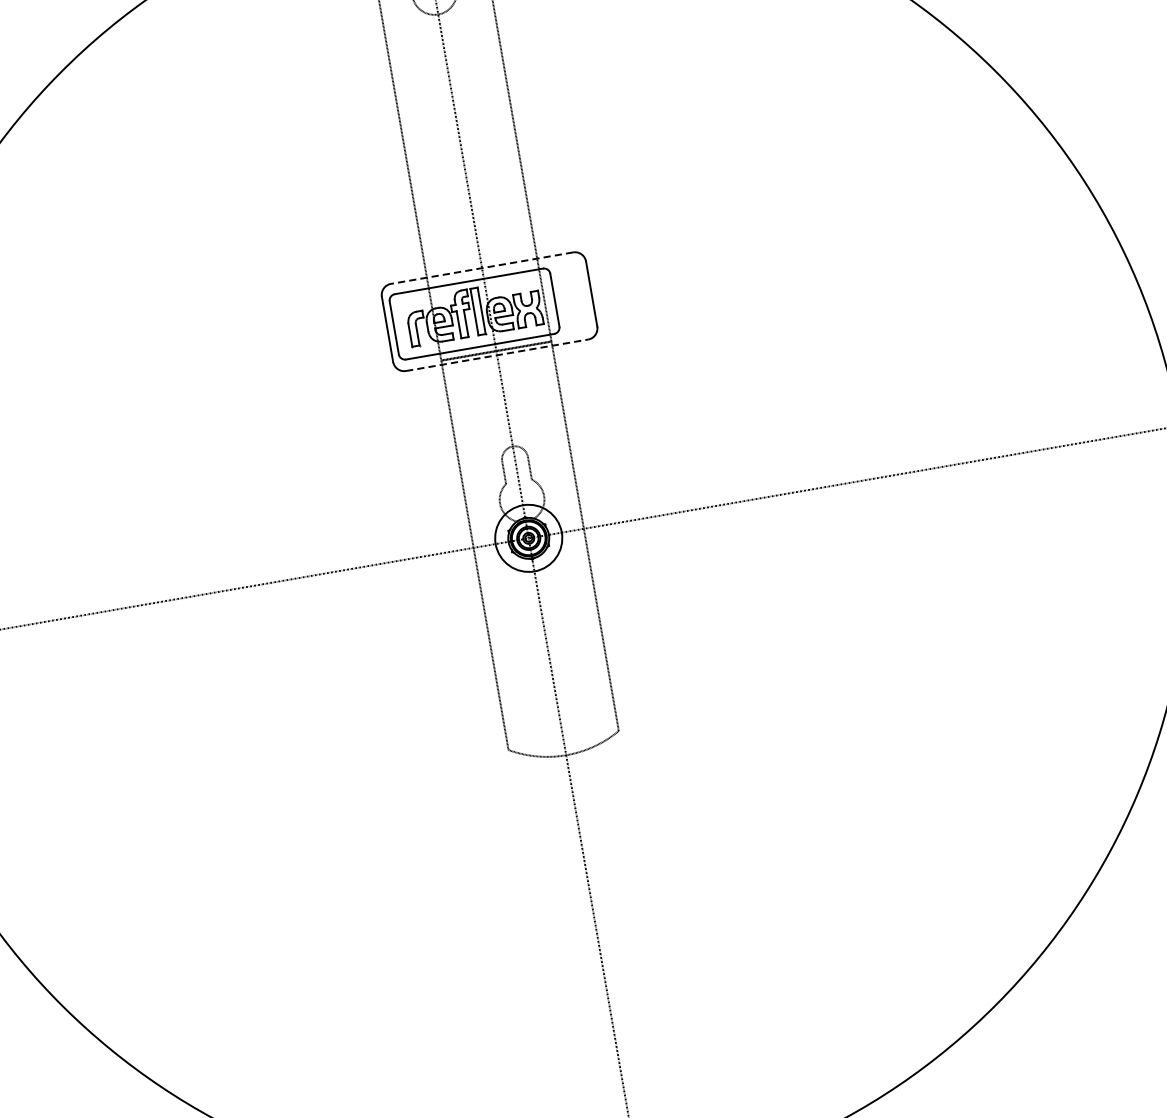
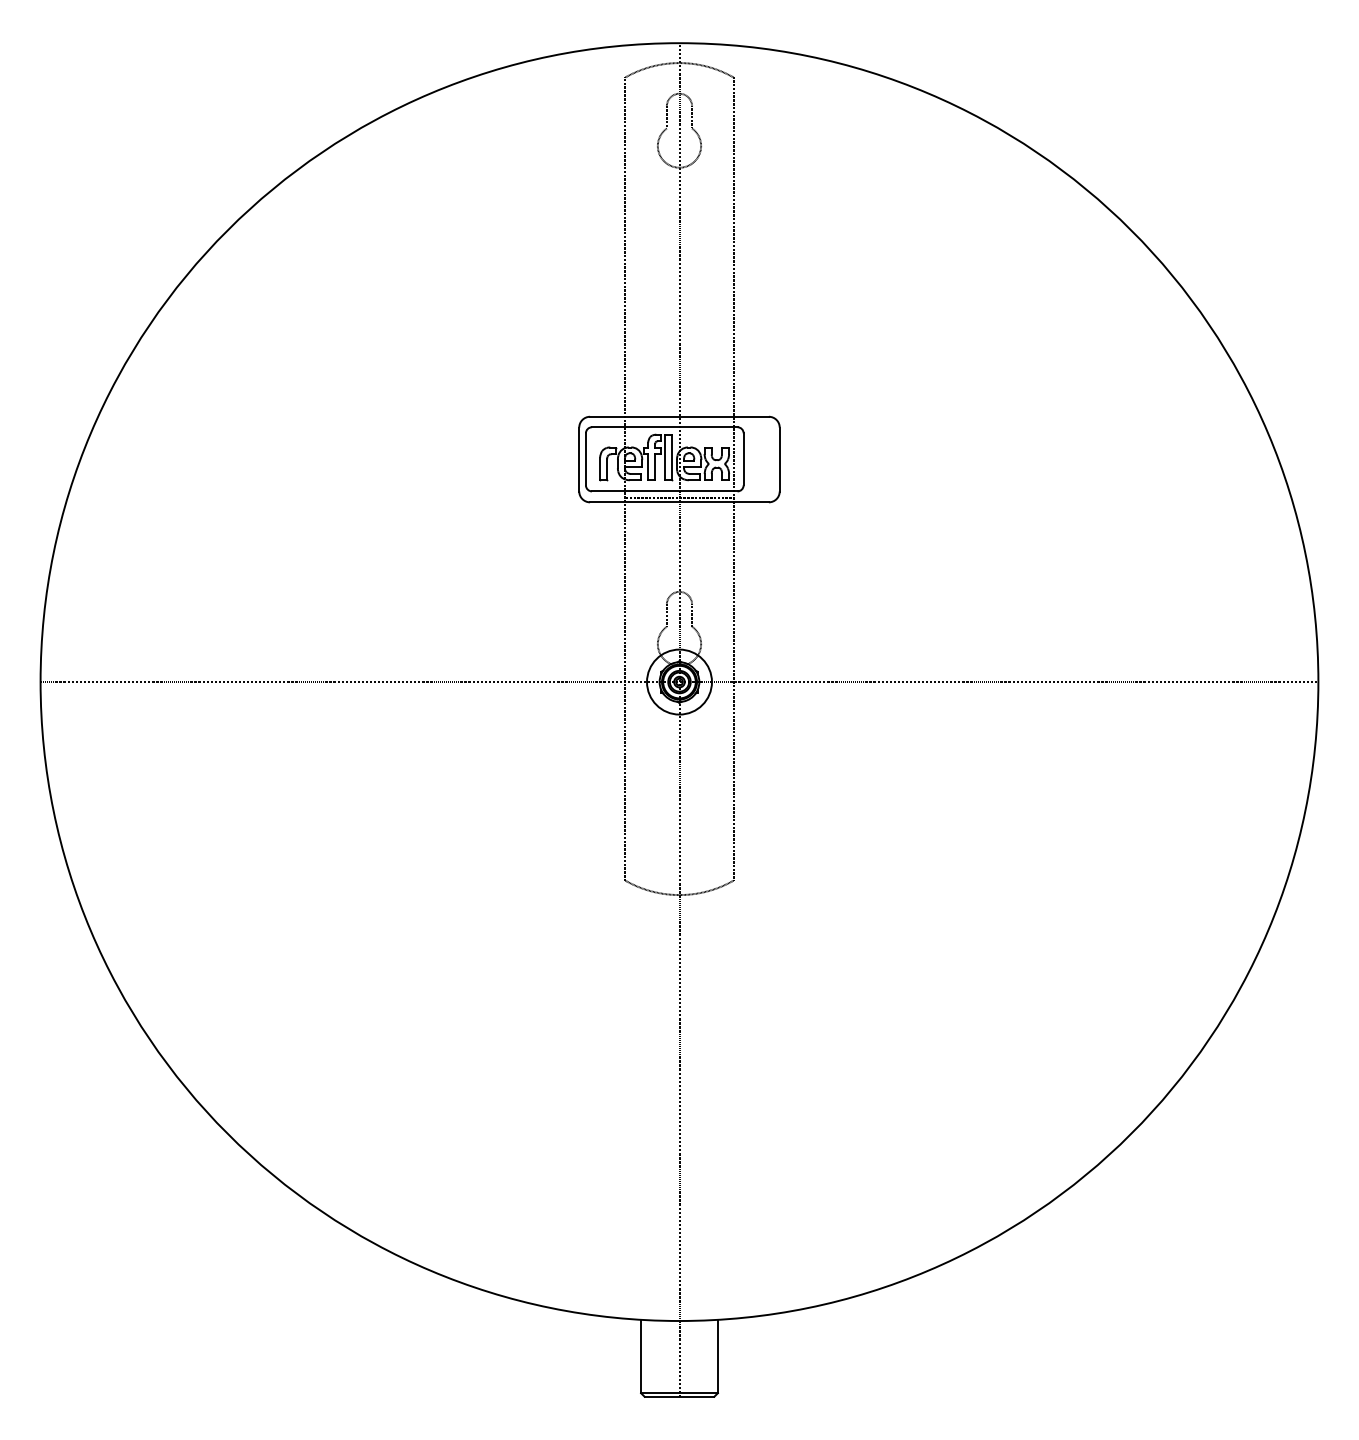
line: (482, 267) -> (679, 416), dashed -> solid
line: (497, 355) -> (679, 502), dashed -> solid

